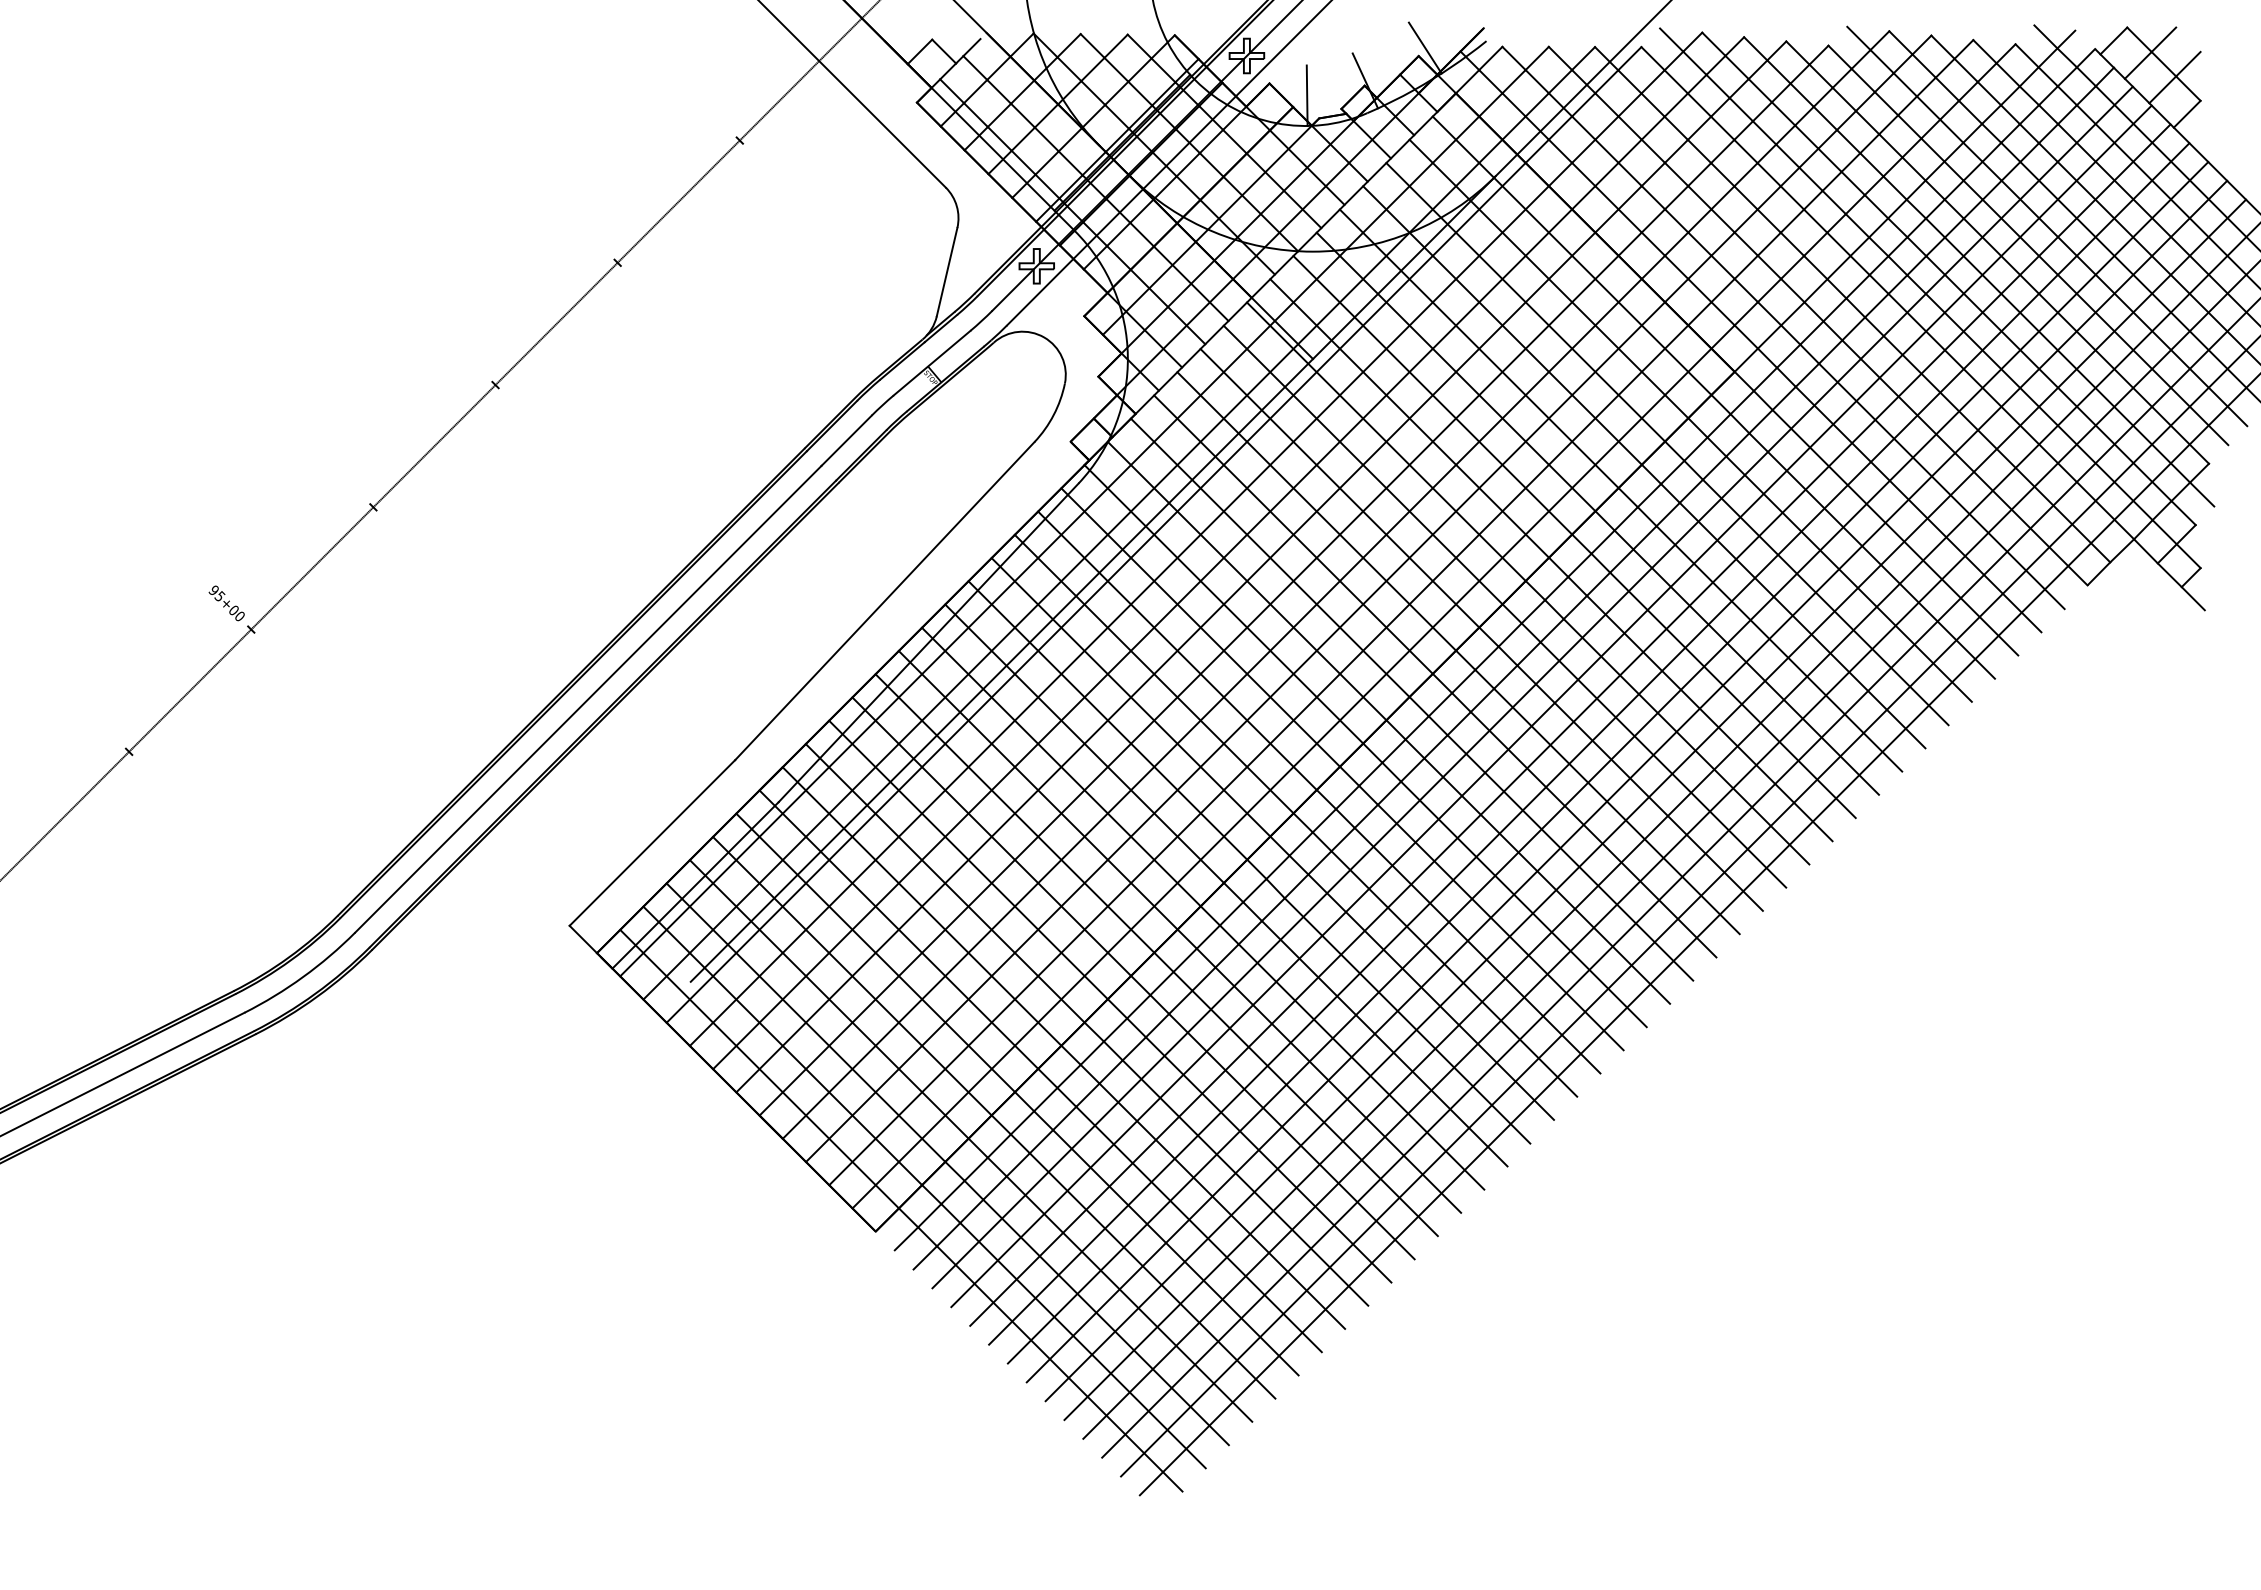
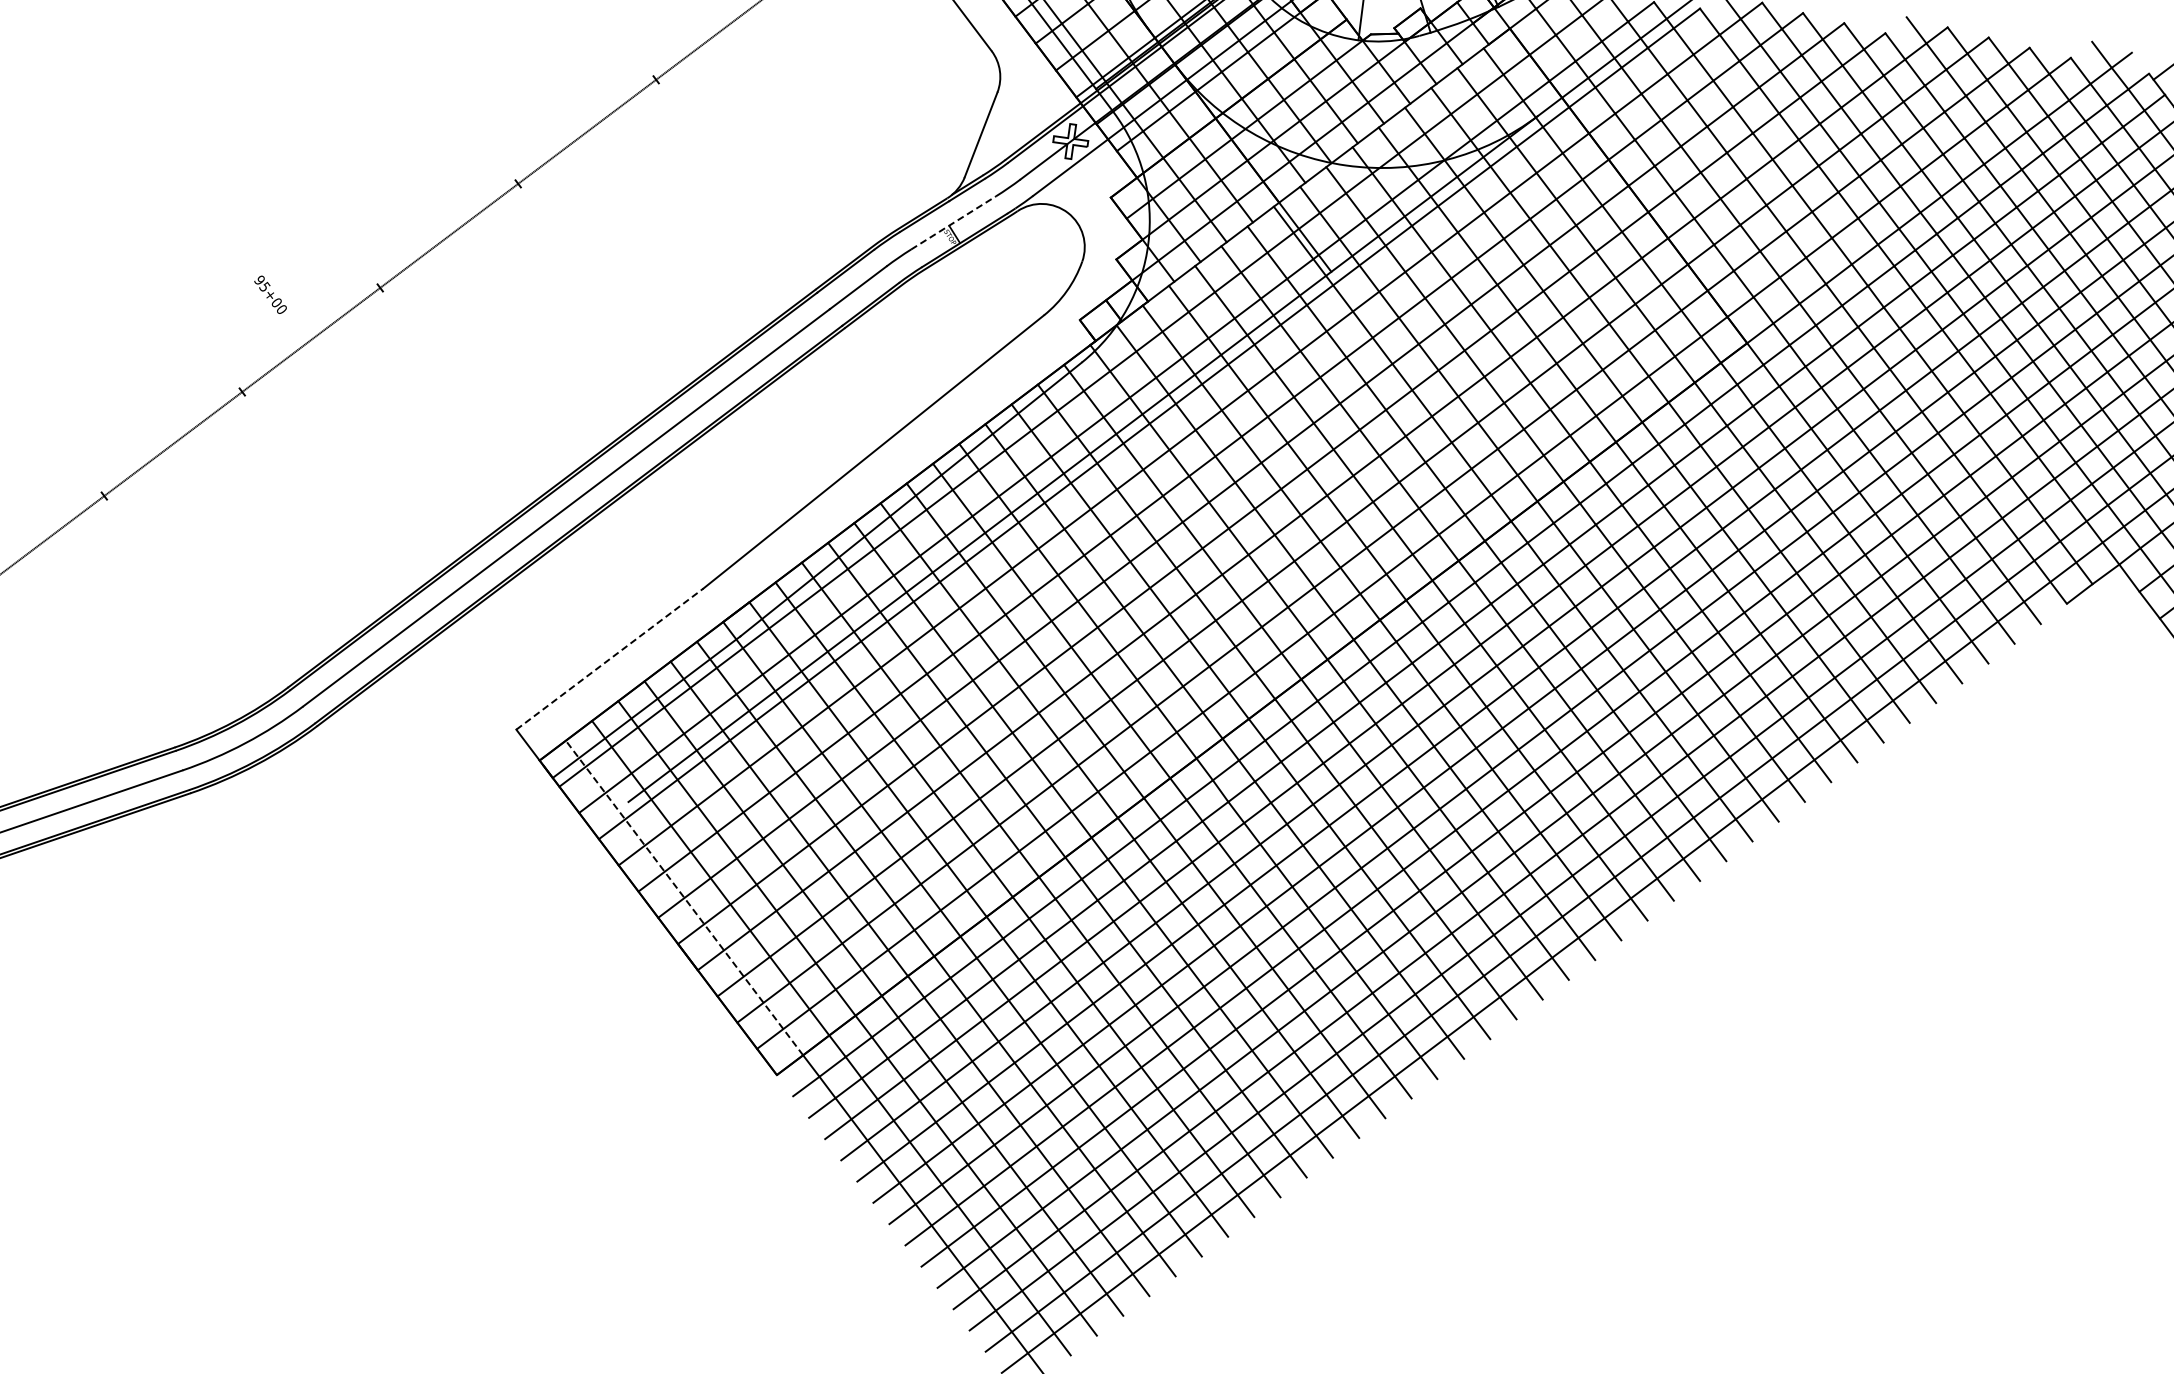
line: (932, 362) -> (954, 222), solid -> dashed
text: (226, 603) -> (270, 294), moved
line: (652, 842) -> (609, 658), solid -> dashed
line: (759, 1068) -> (684, 897), solid -> dashed

